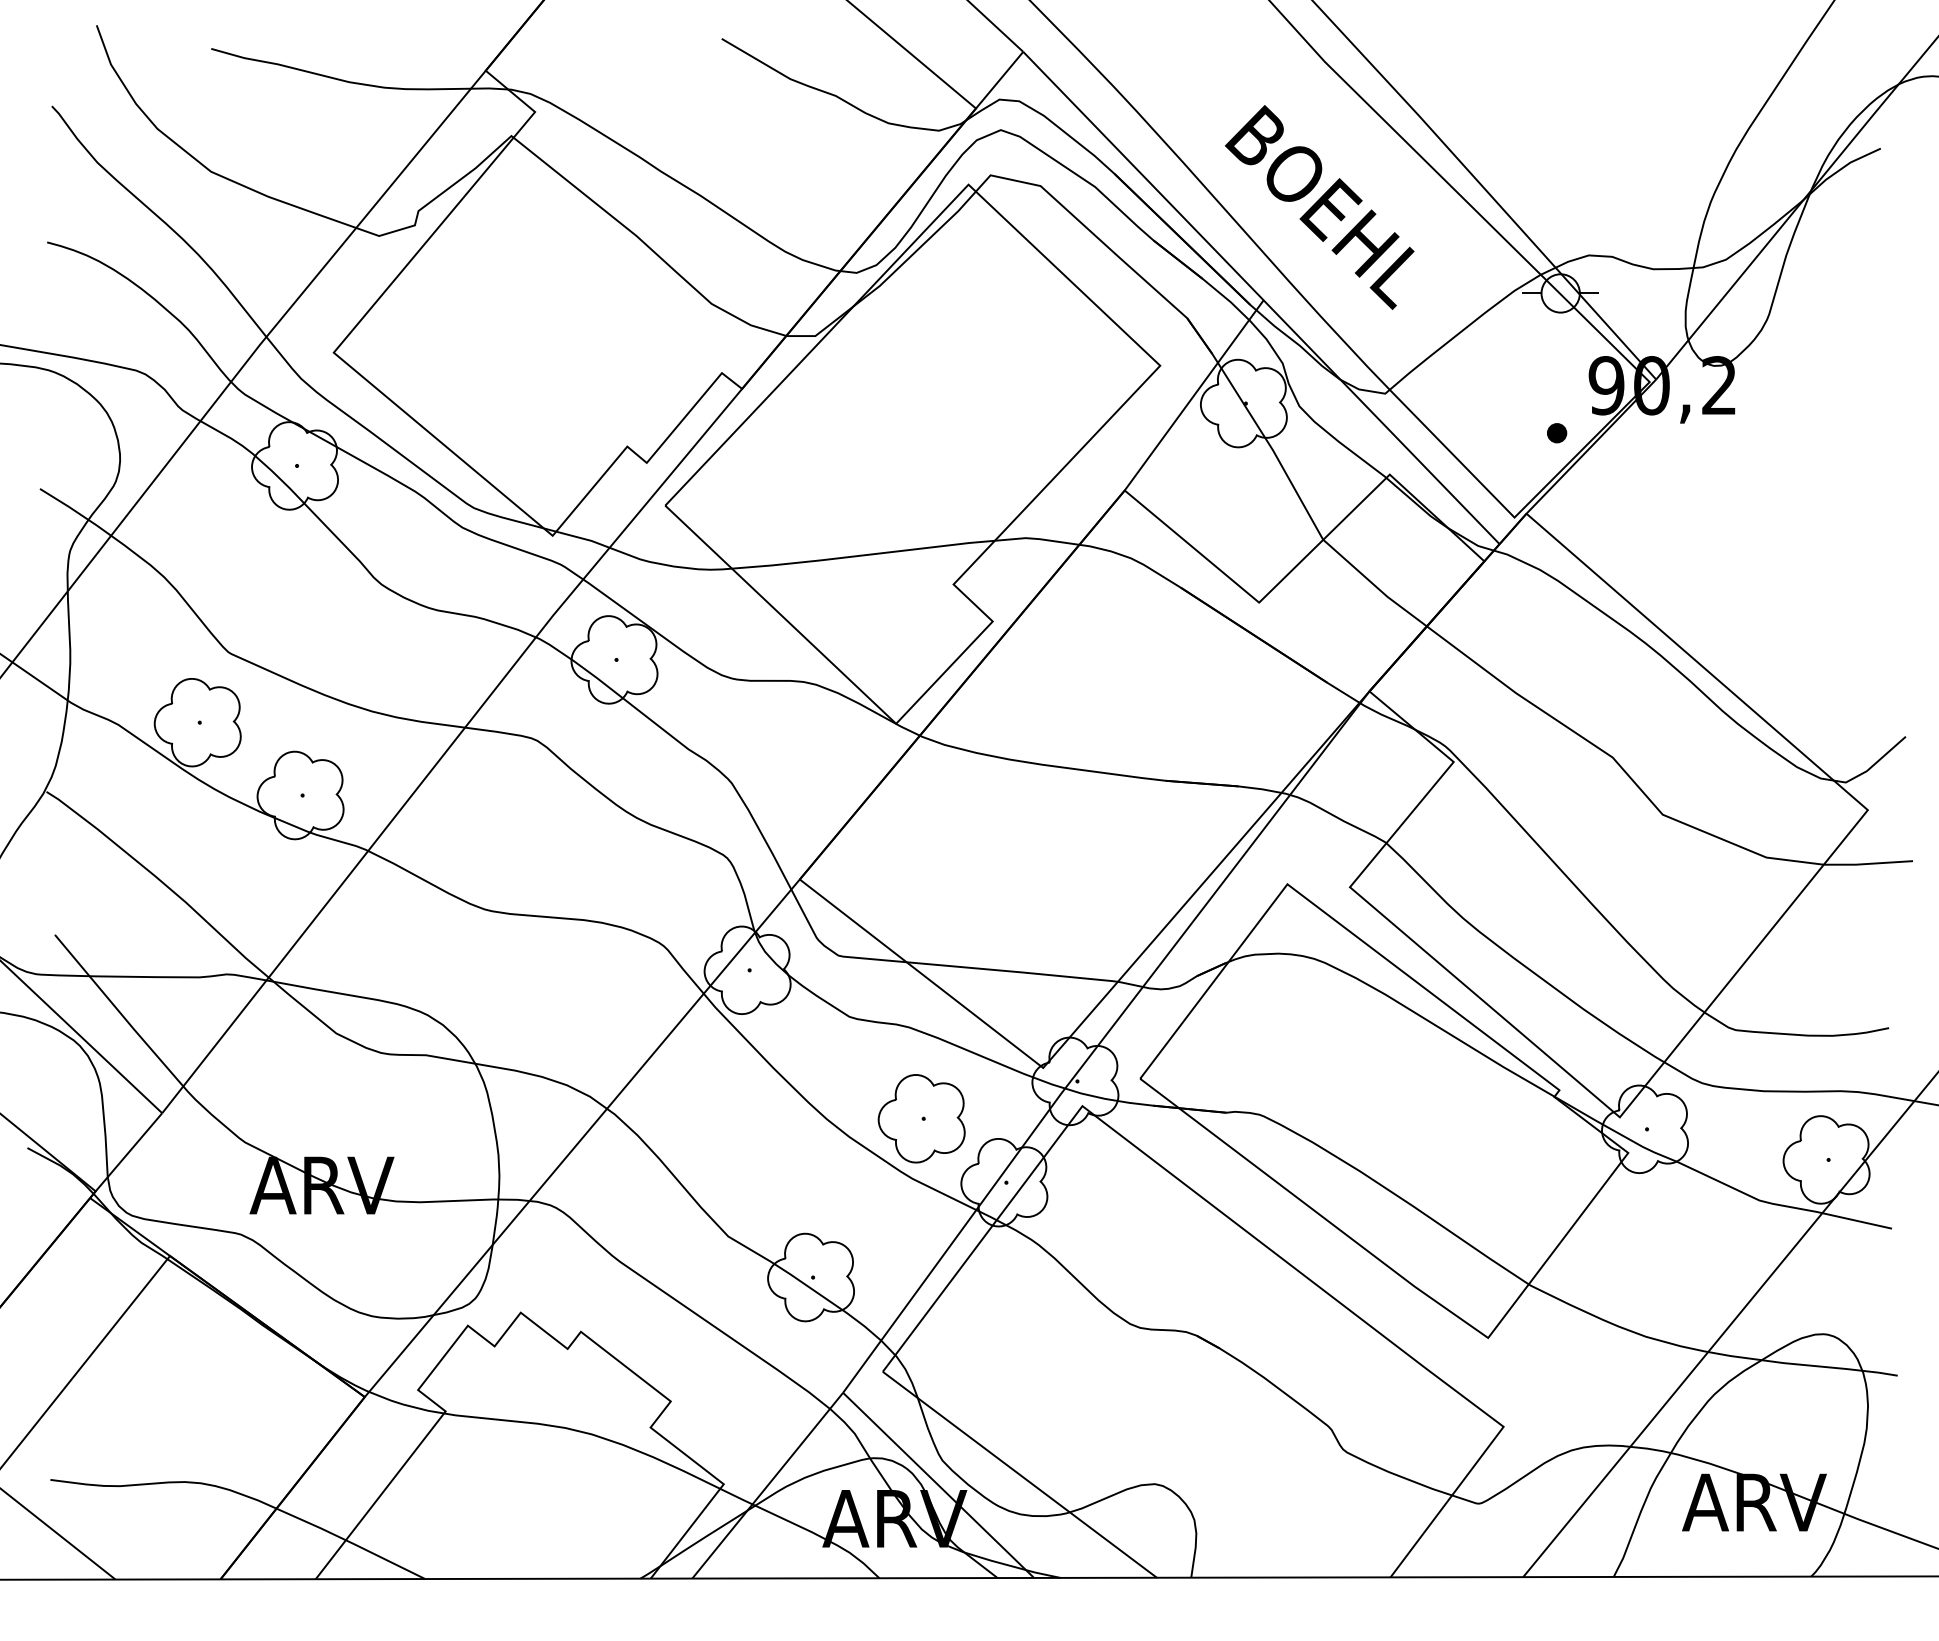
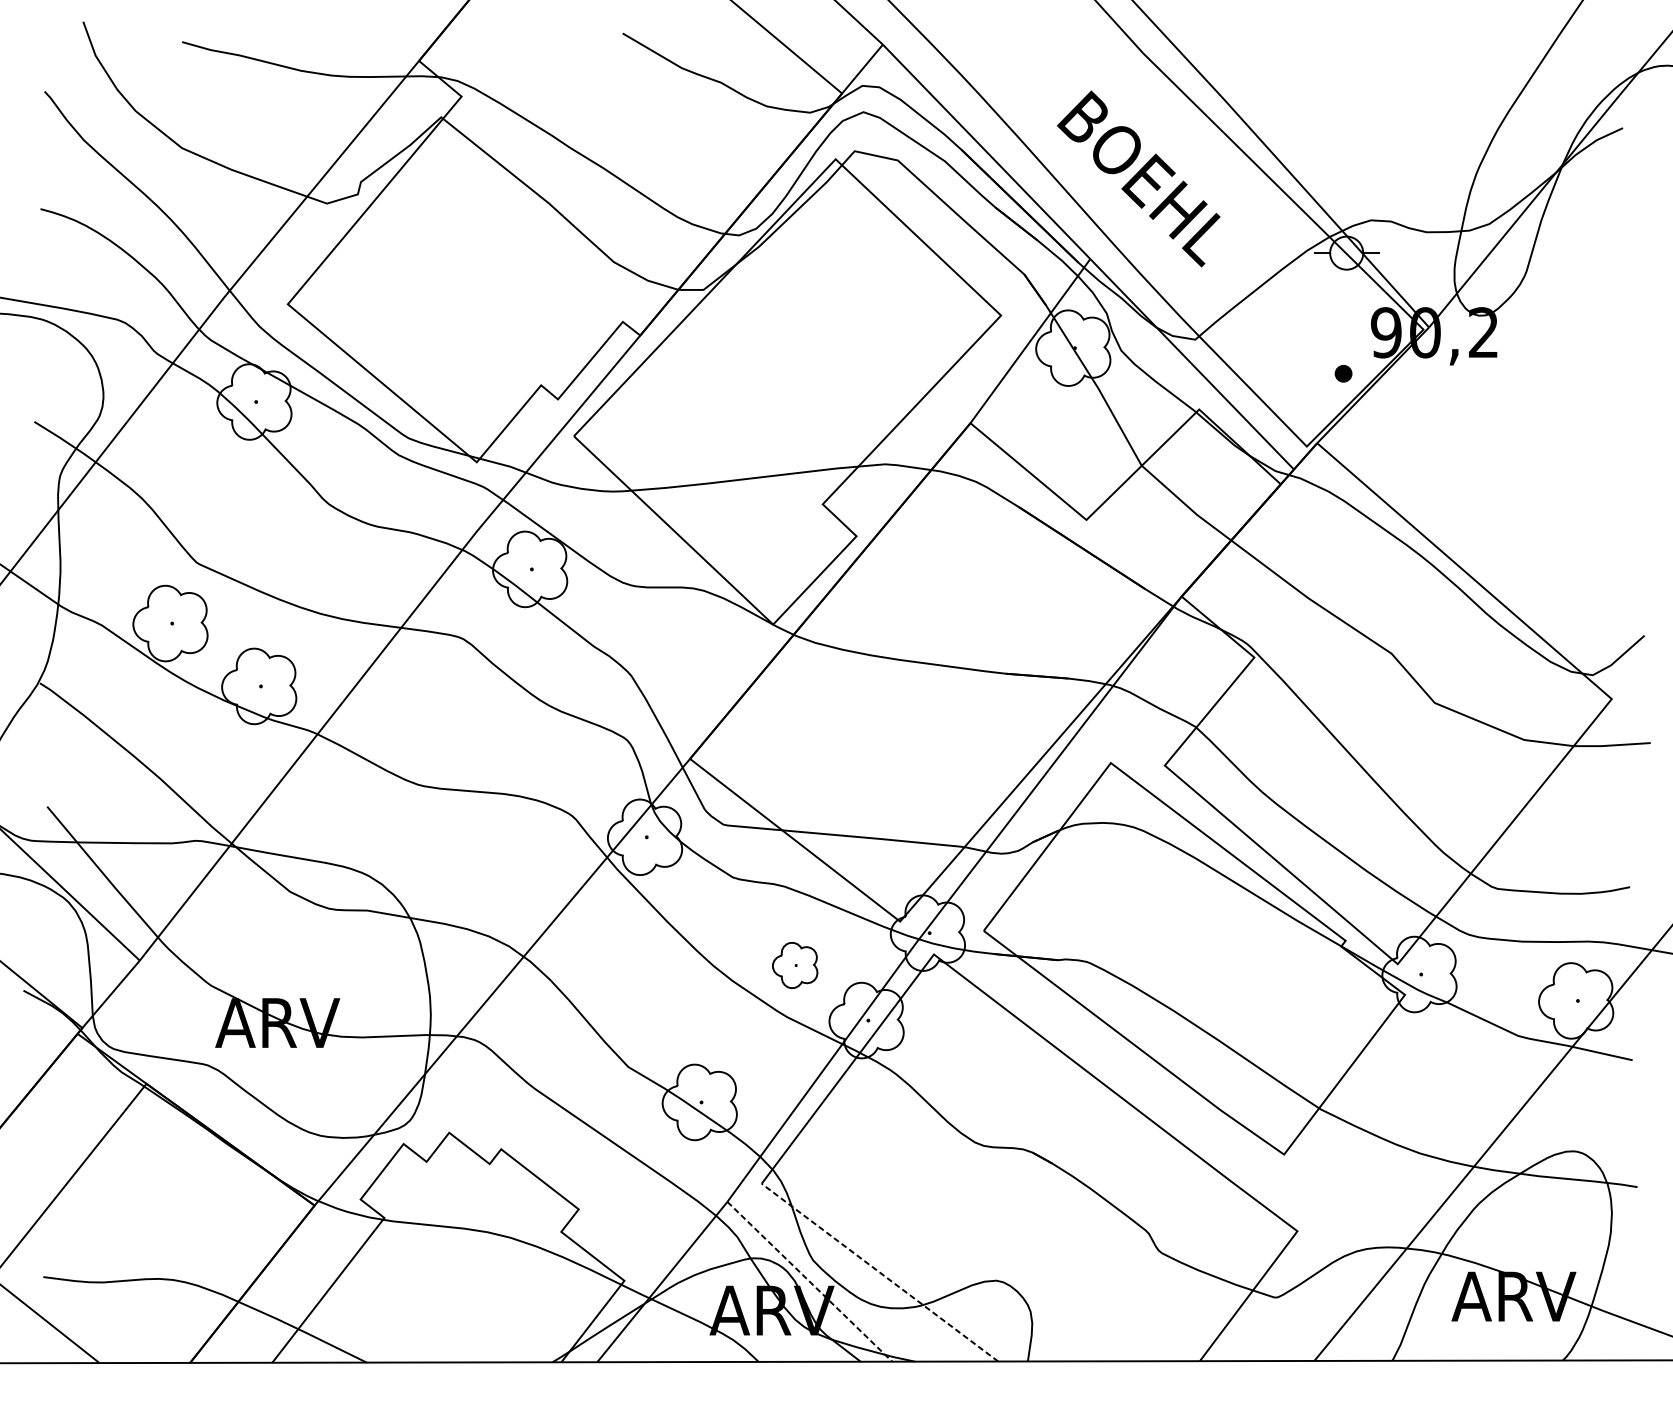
part: (921, 1118) -> (795, 965), size x0.6
line: (1019, 1474) -> (879, 1272), solid -> dashed
line: (938, 1485) -> (809, 1281), solid -> dashed

